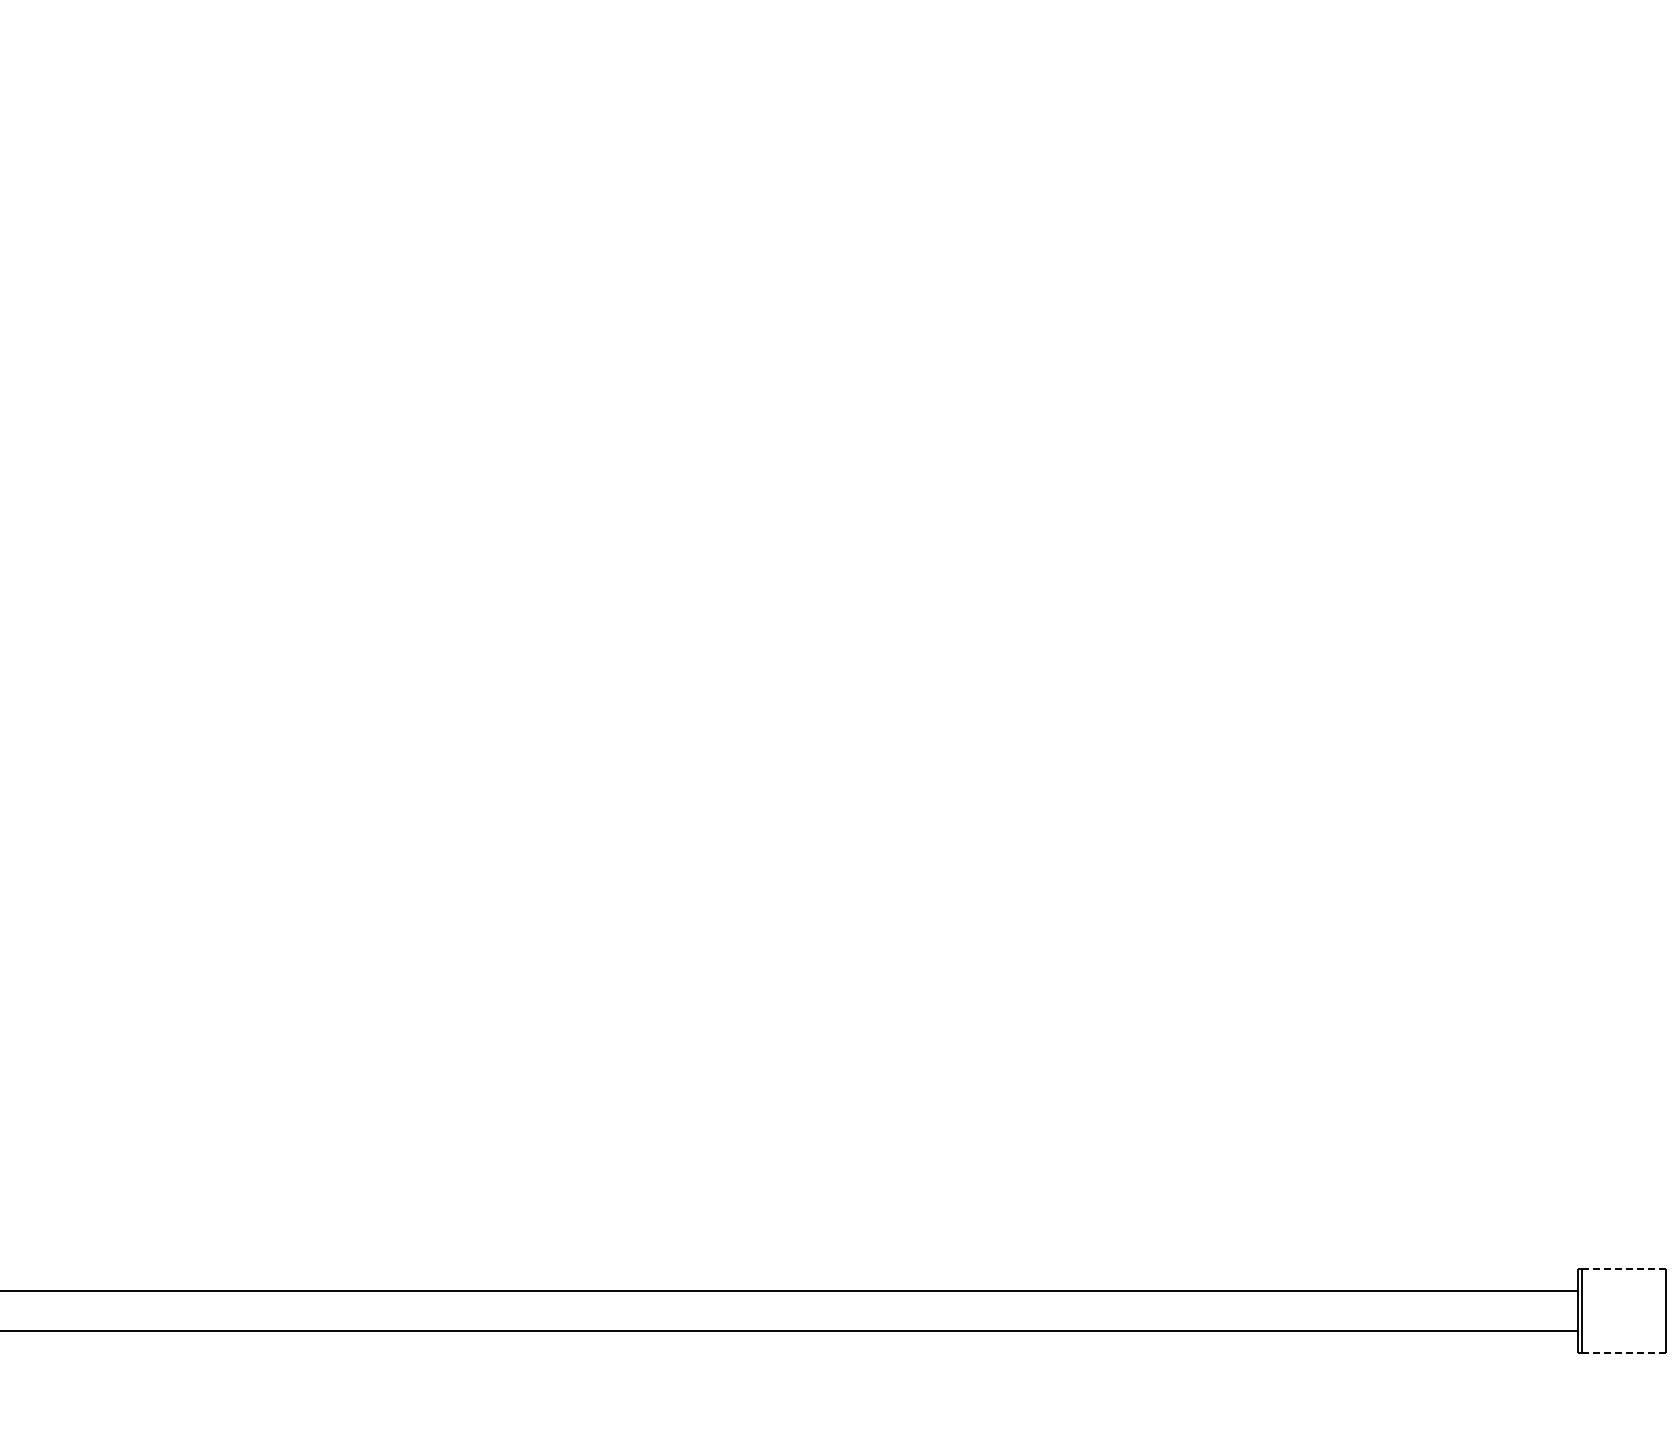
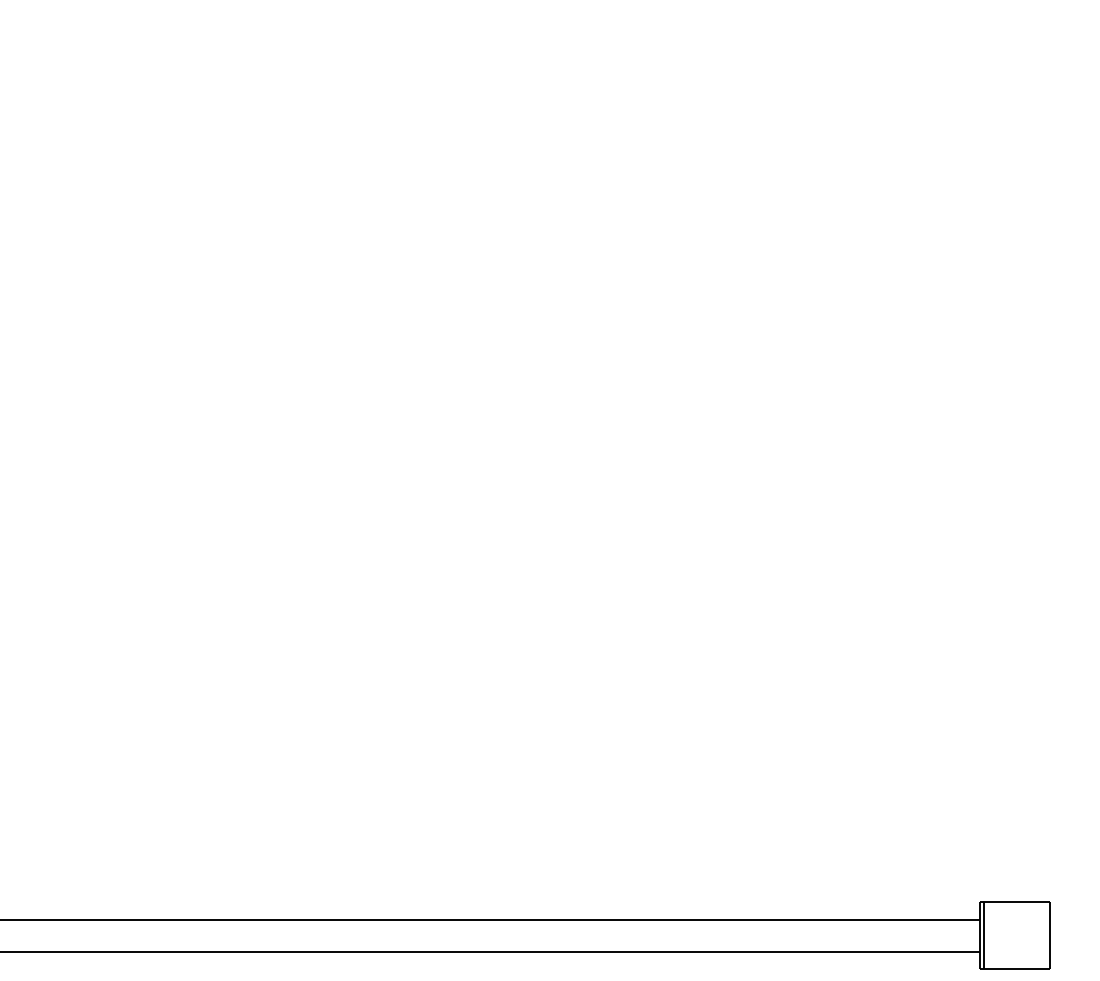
line: (1624, 1269) -> (1017, 902), dashed -> solid
line: (1624, 1353) -> (1017, 969), dashed -> solid

